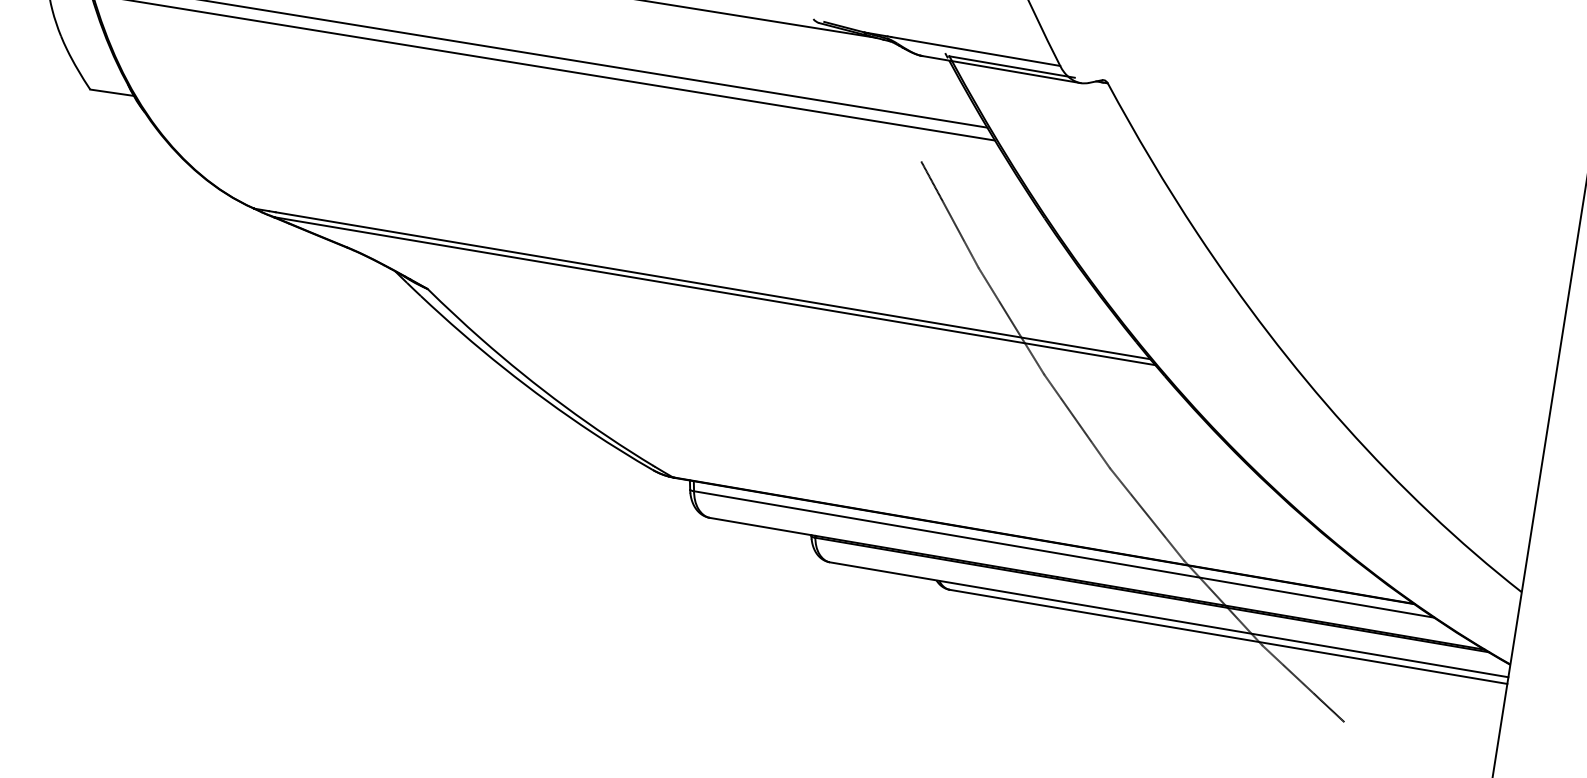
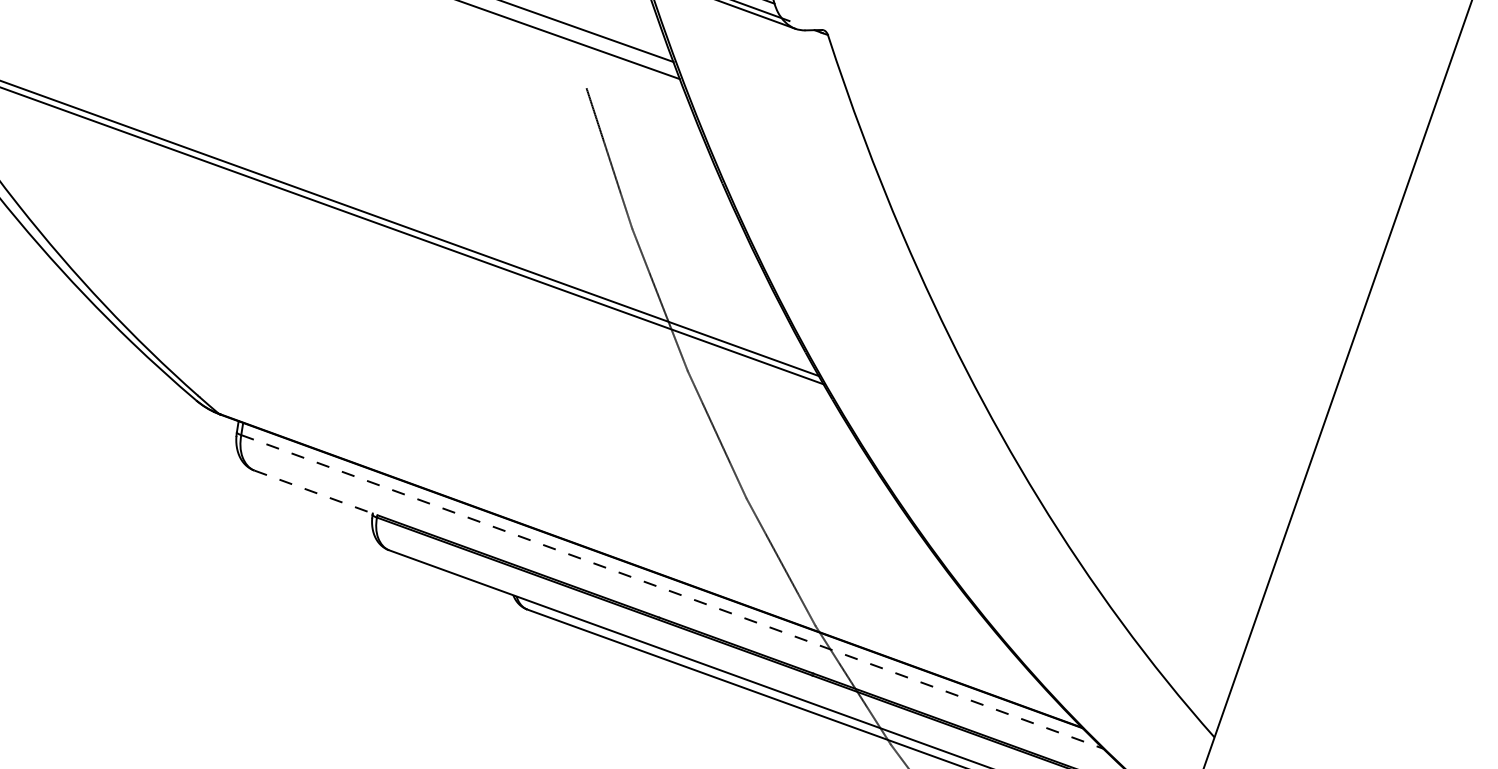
line: (762, 526) -> (315, 492), solid -> dashed
line: (1064, 554) -> (672, 592), solid -> dashed

